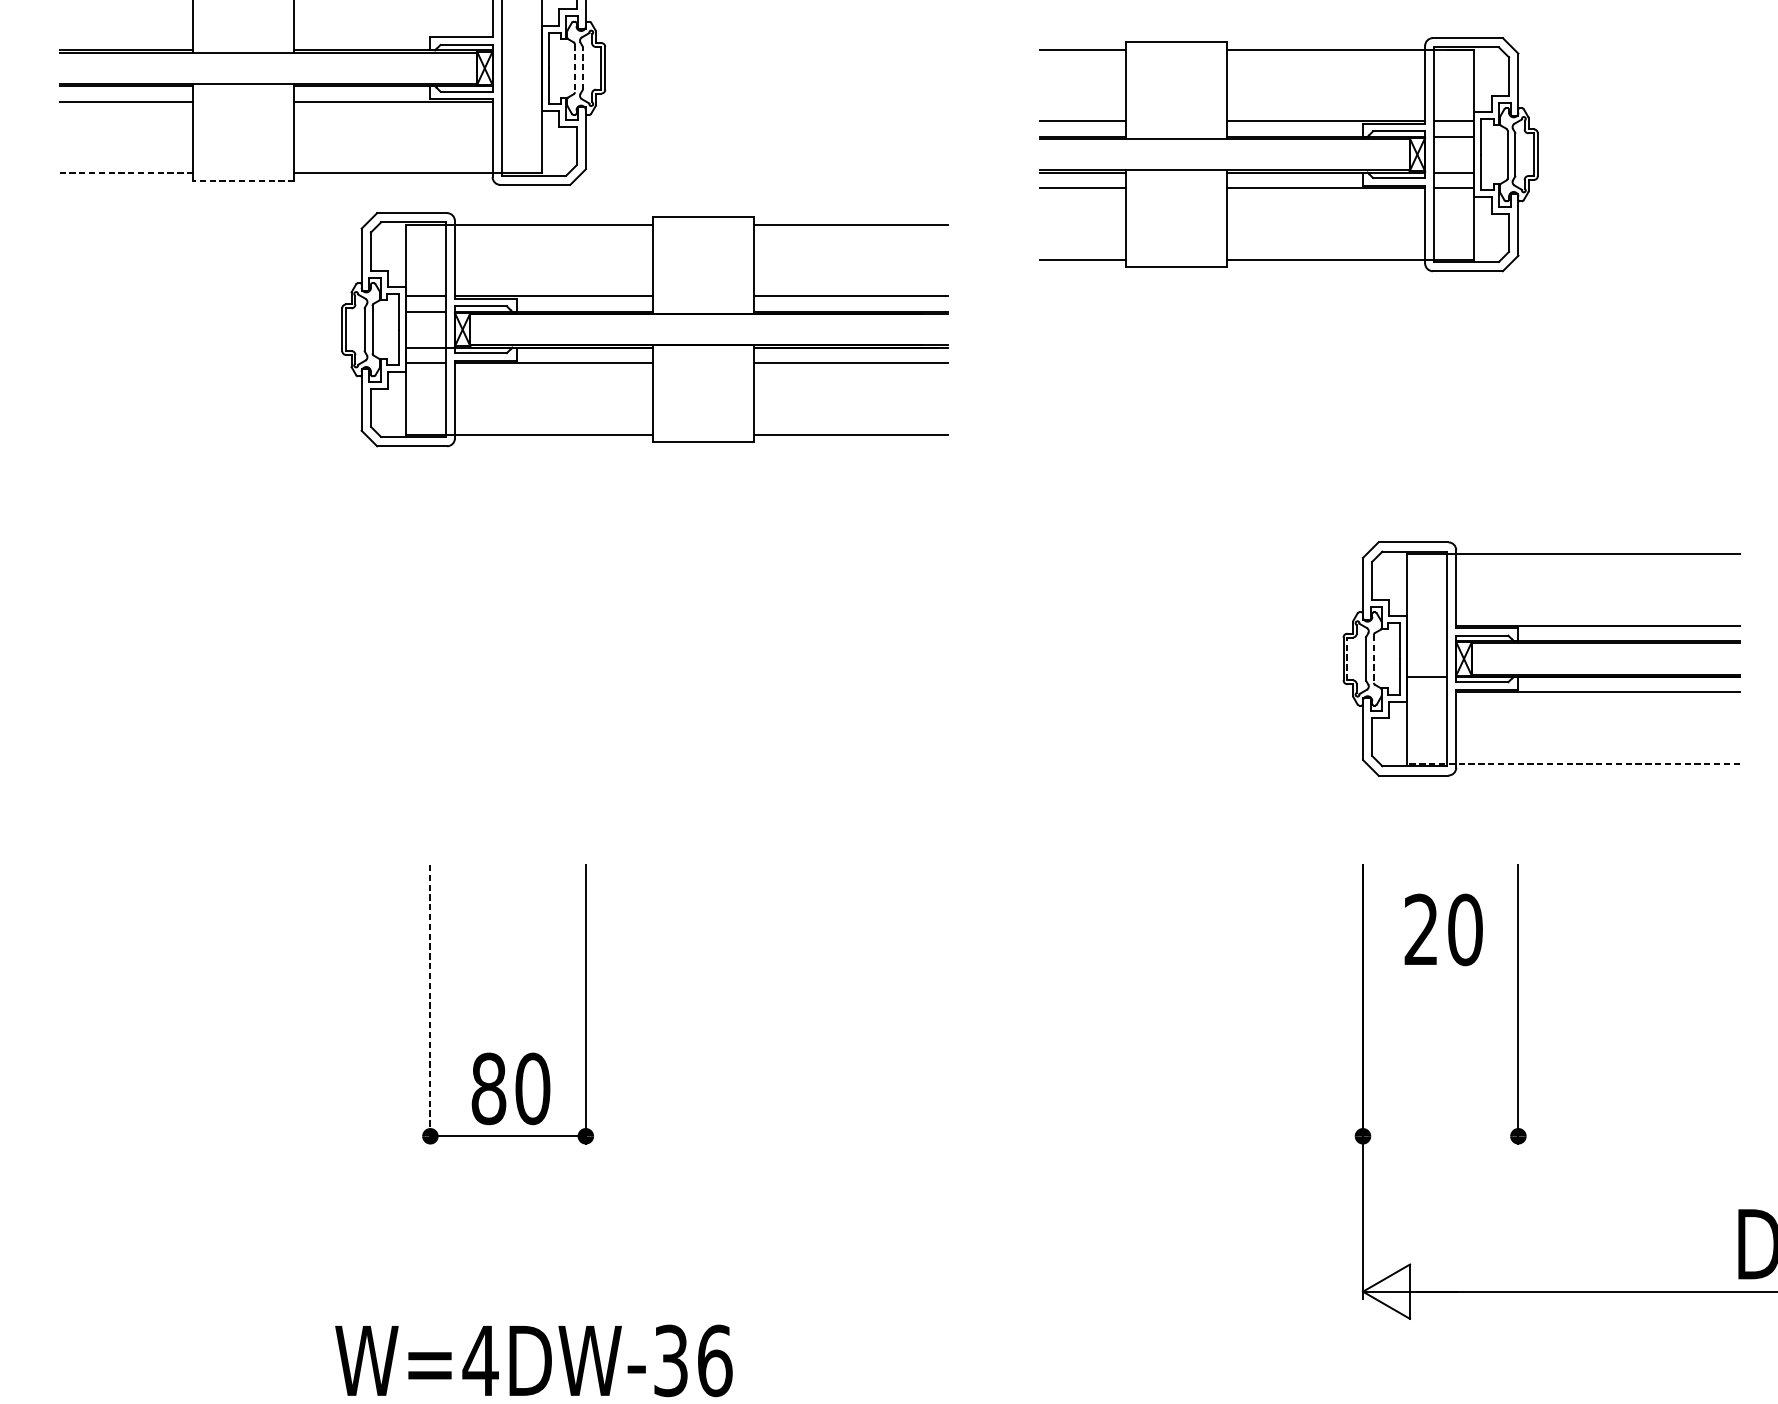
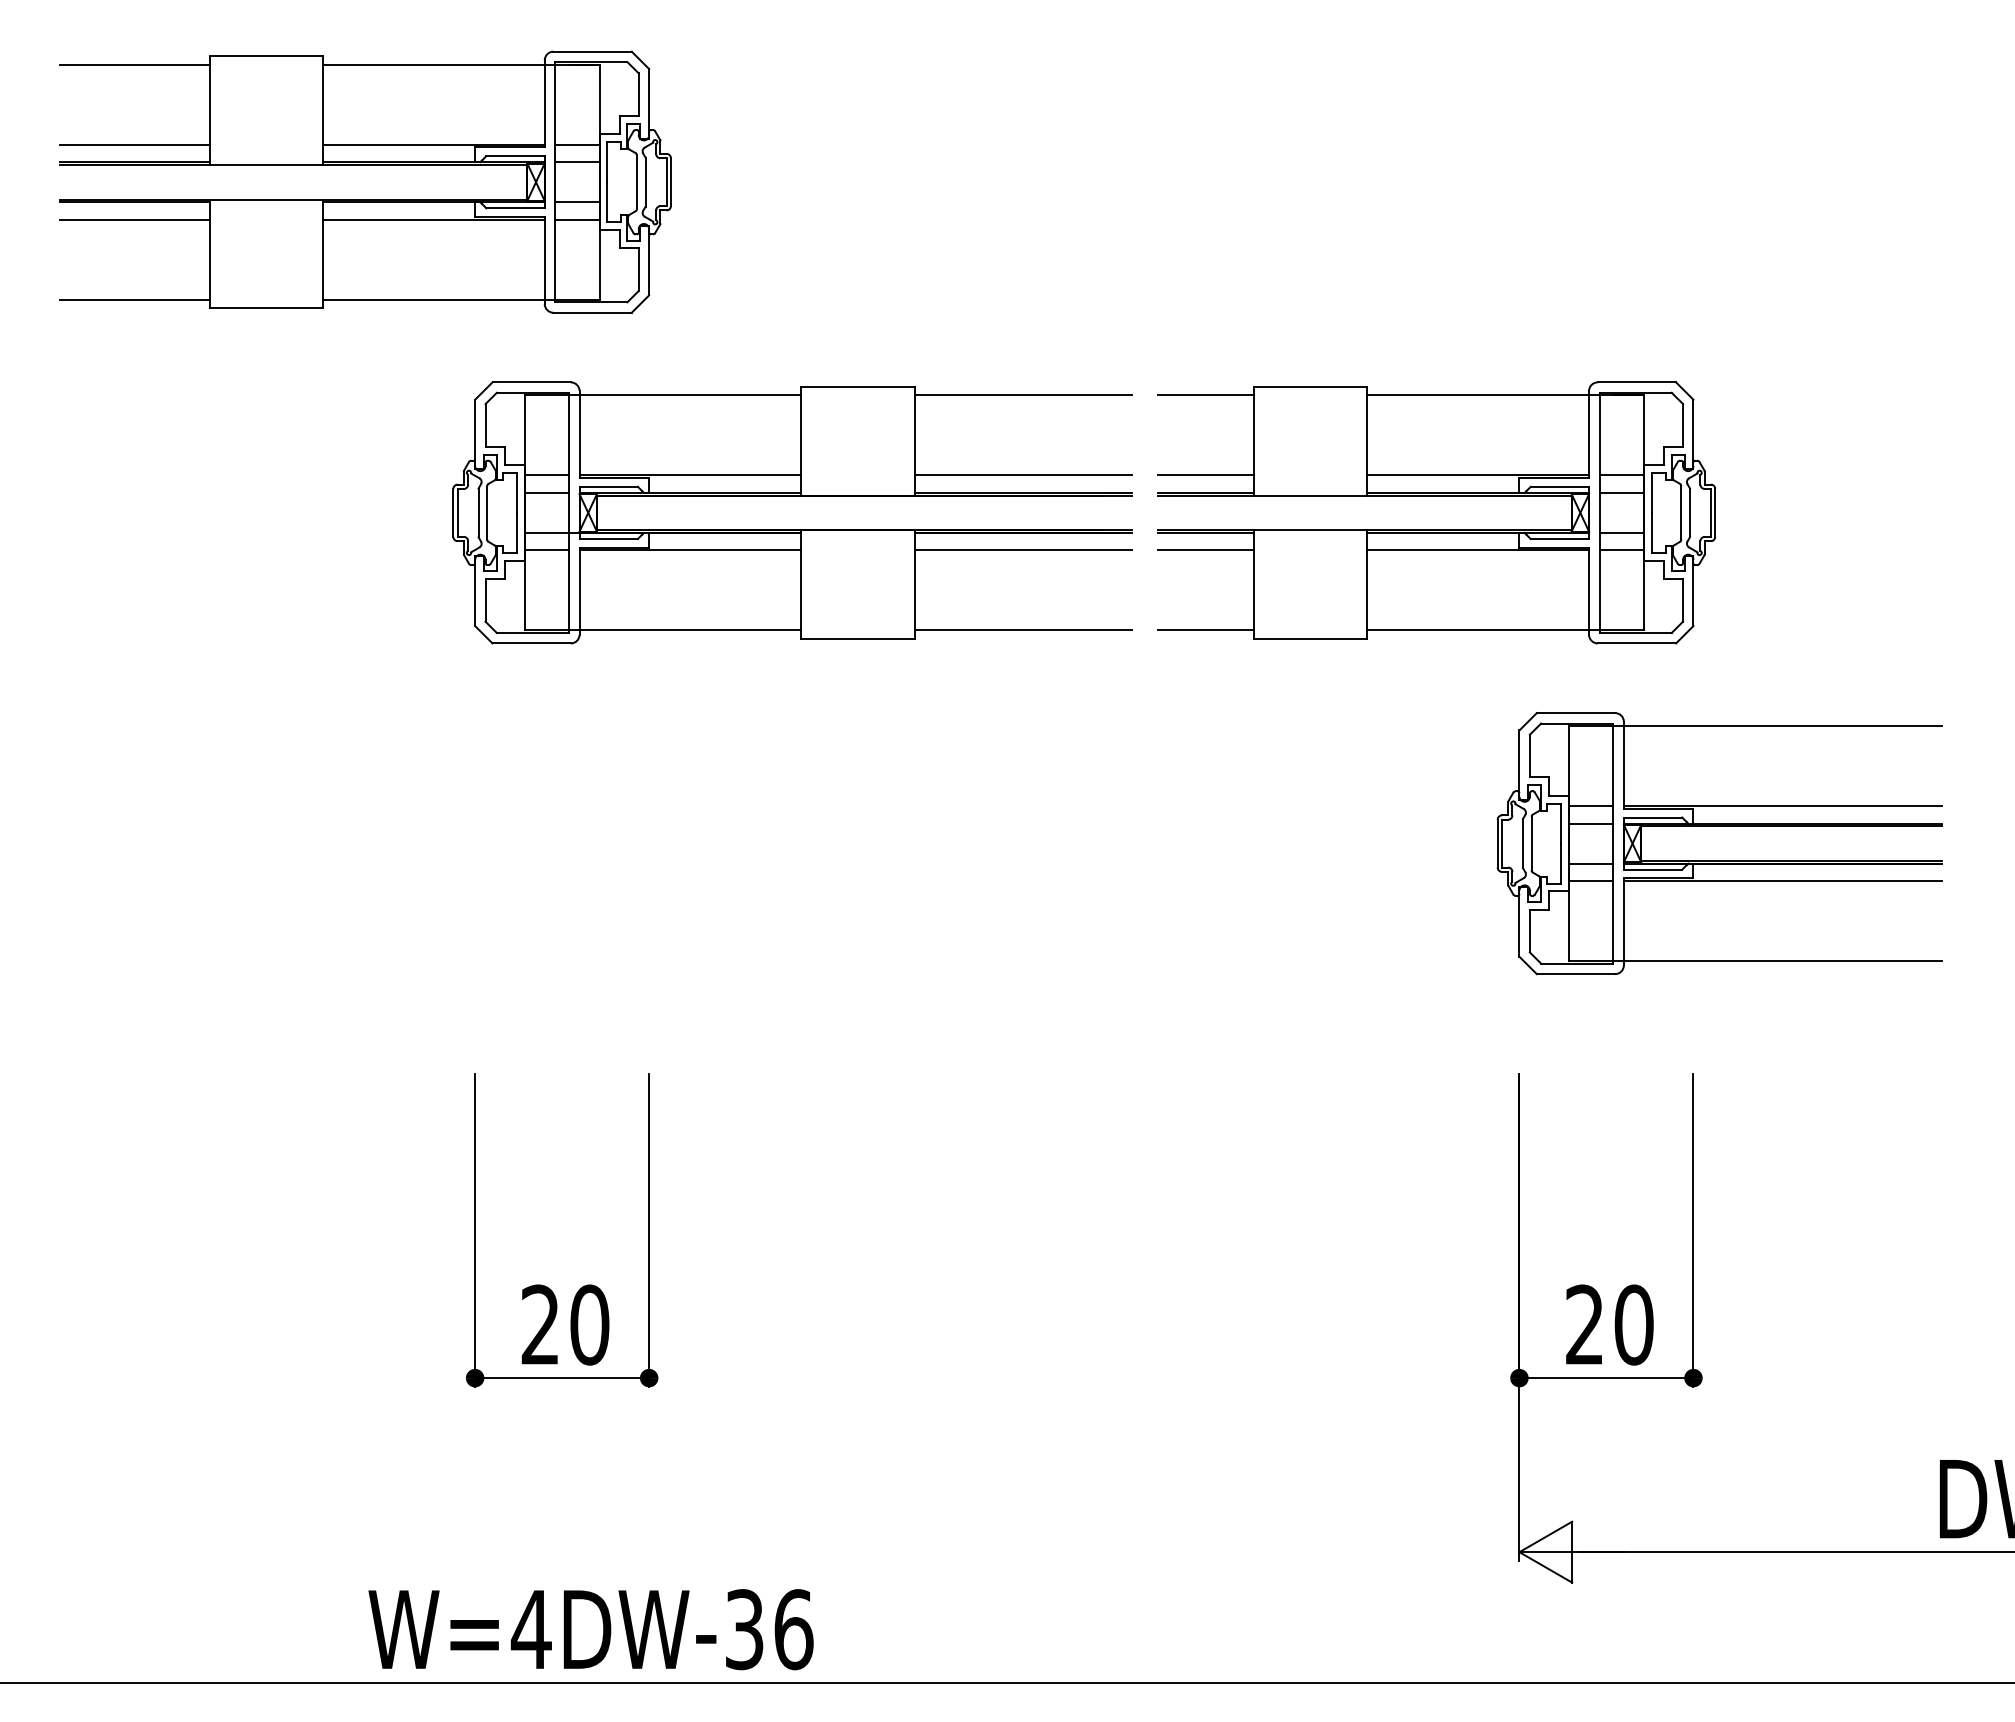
line: (126, 34) -> (134, 144), added
line: (393, 34) -> (433, 144), added
line: (521, 34) -> (577, 144), added
line: (521, 50) -> (577, 162), added
line: (582, 67) -> (645, 181), dashed -> solid
line: (574, 68) -> (636, 182), dashed -> solid
line: (521, 86) -> (577, 202), added
line: (521, 101) -> (577, 219), added
part: (1288, 140) -> (1436, 496), moved
line: (127, 173) -> (135, 299), dashed -> solid
line: (244, 181) -> (266, 308), dashed -> solid
part: (645, 315) -> (792, 496), moved
line: (1427, 625) -> (1591, 806), added
line: (1427, 640) -> (1591, 823), added
line: (1347, 658) -> (1502, 843), dashed -> solid
line: (1373, 658) -> (1531, 843), dashed -> solid
line: (1427, 692) -> (1591, 881), added
line: (1572, 764) -> (1754, 961), dashed -> solid
text: (1443, 929) -> (1609, 1324), moved
line: (430, 1005) -> (475, 1231), dashed -> solid
text: (488, 1088) -> (540, 1324), 80 -> 20
line: (1440, 1136) -> (1606, 1378), added

